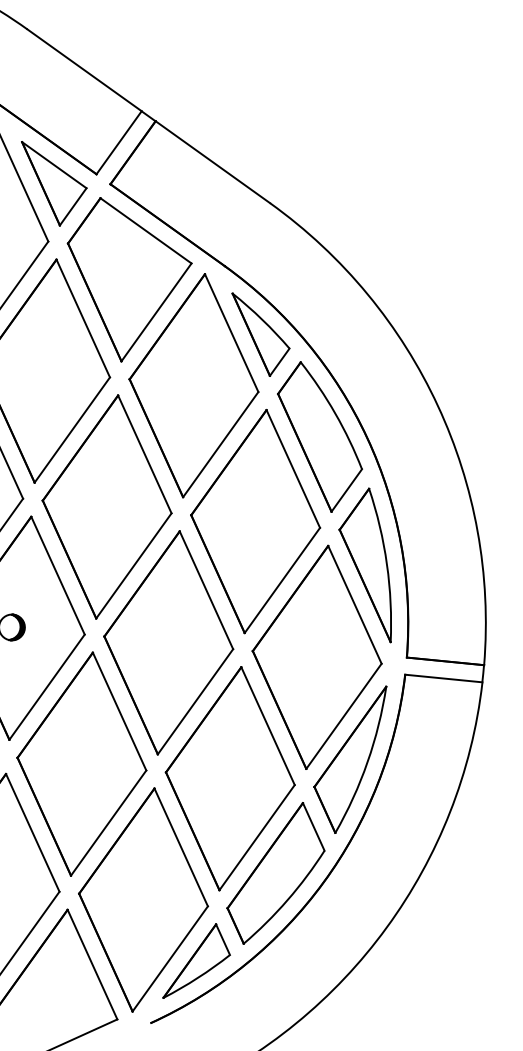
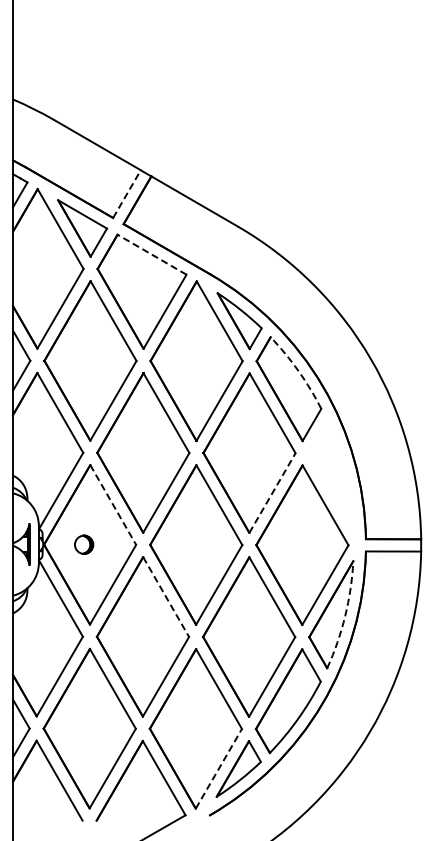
line: (119, 143) -> (127, 194), solid -> dashed
line: (146, 230) -> (152, 254), solid -> dashed
arc: (335, 413) -> (298, 371), solid -> dashed
part: (367, 563) -> (331, 475), removed
line: (58, 576) -> (113, 505), solid -> dashed
line: (282, 579) -> (272, 492), solid -> dashed
line: (120, 712) -> (166, 597), solid -> dashed
arc: (368, 761) -> (345, 615), solid -> dashed
line: (171, 958) -> (219, 768), solid -> dashed

